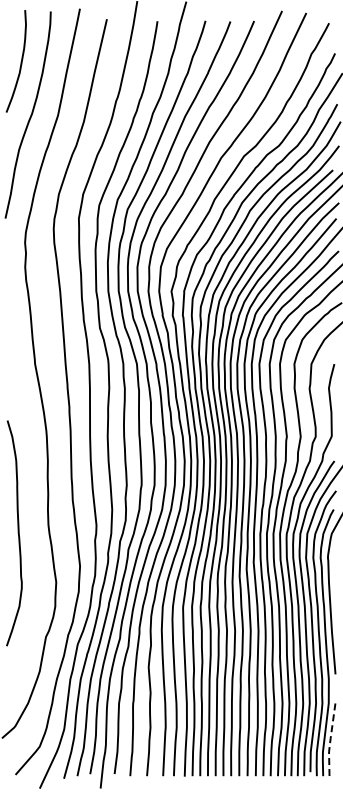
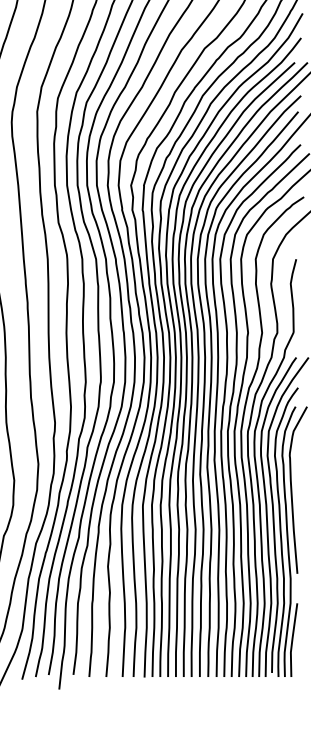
line: (330, 740) -> (292, 640), dashed -> solid

